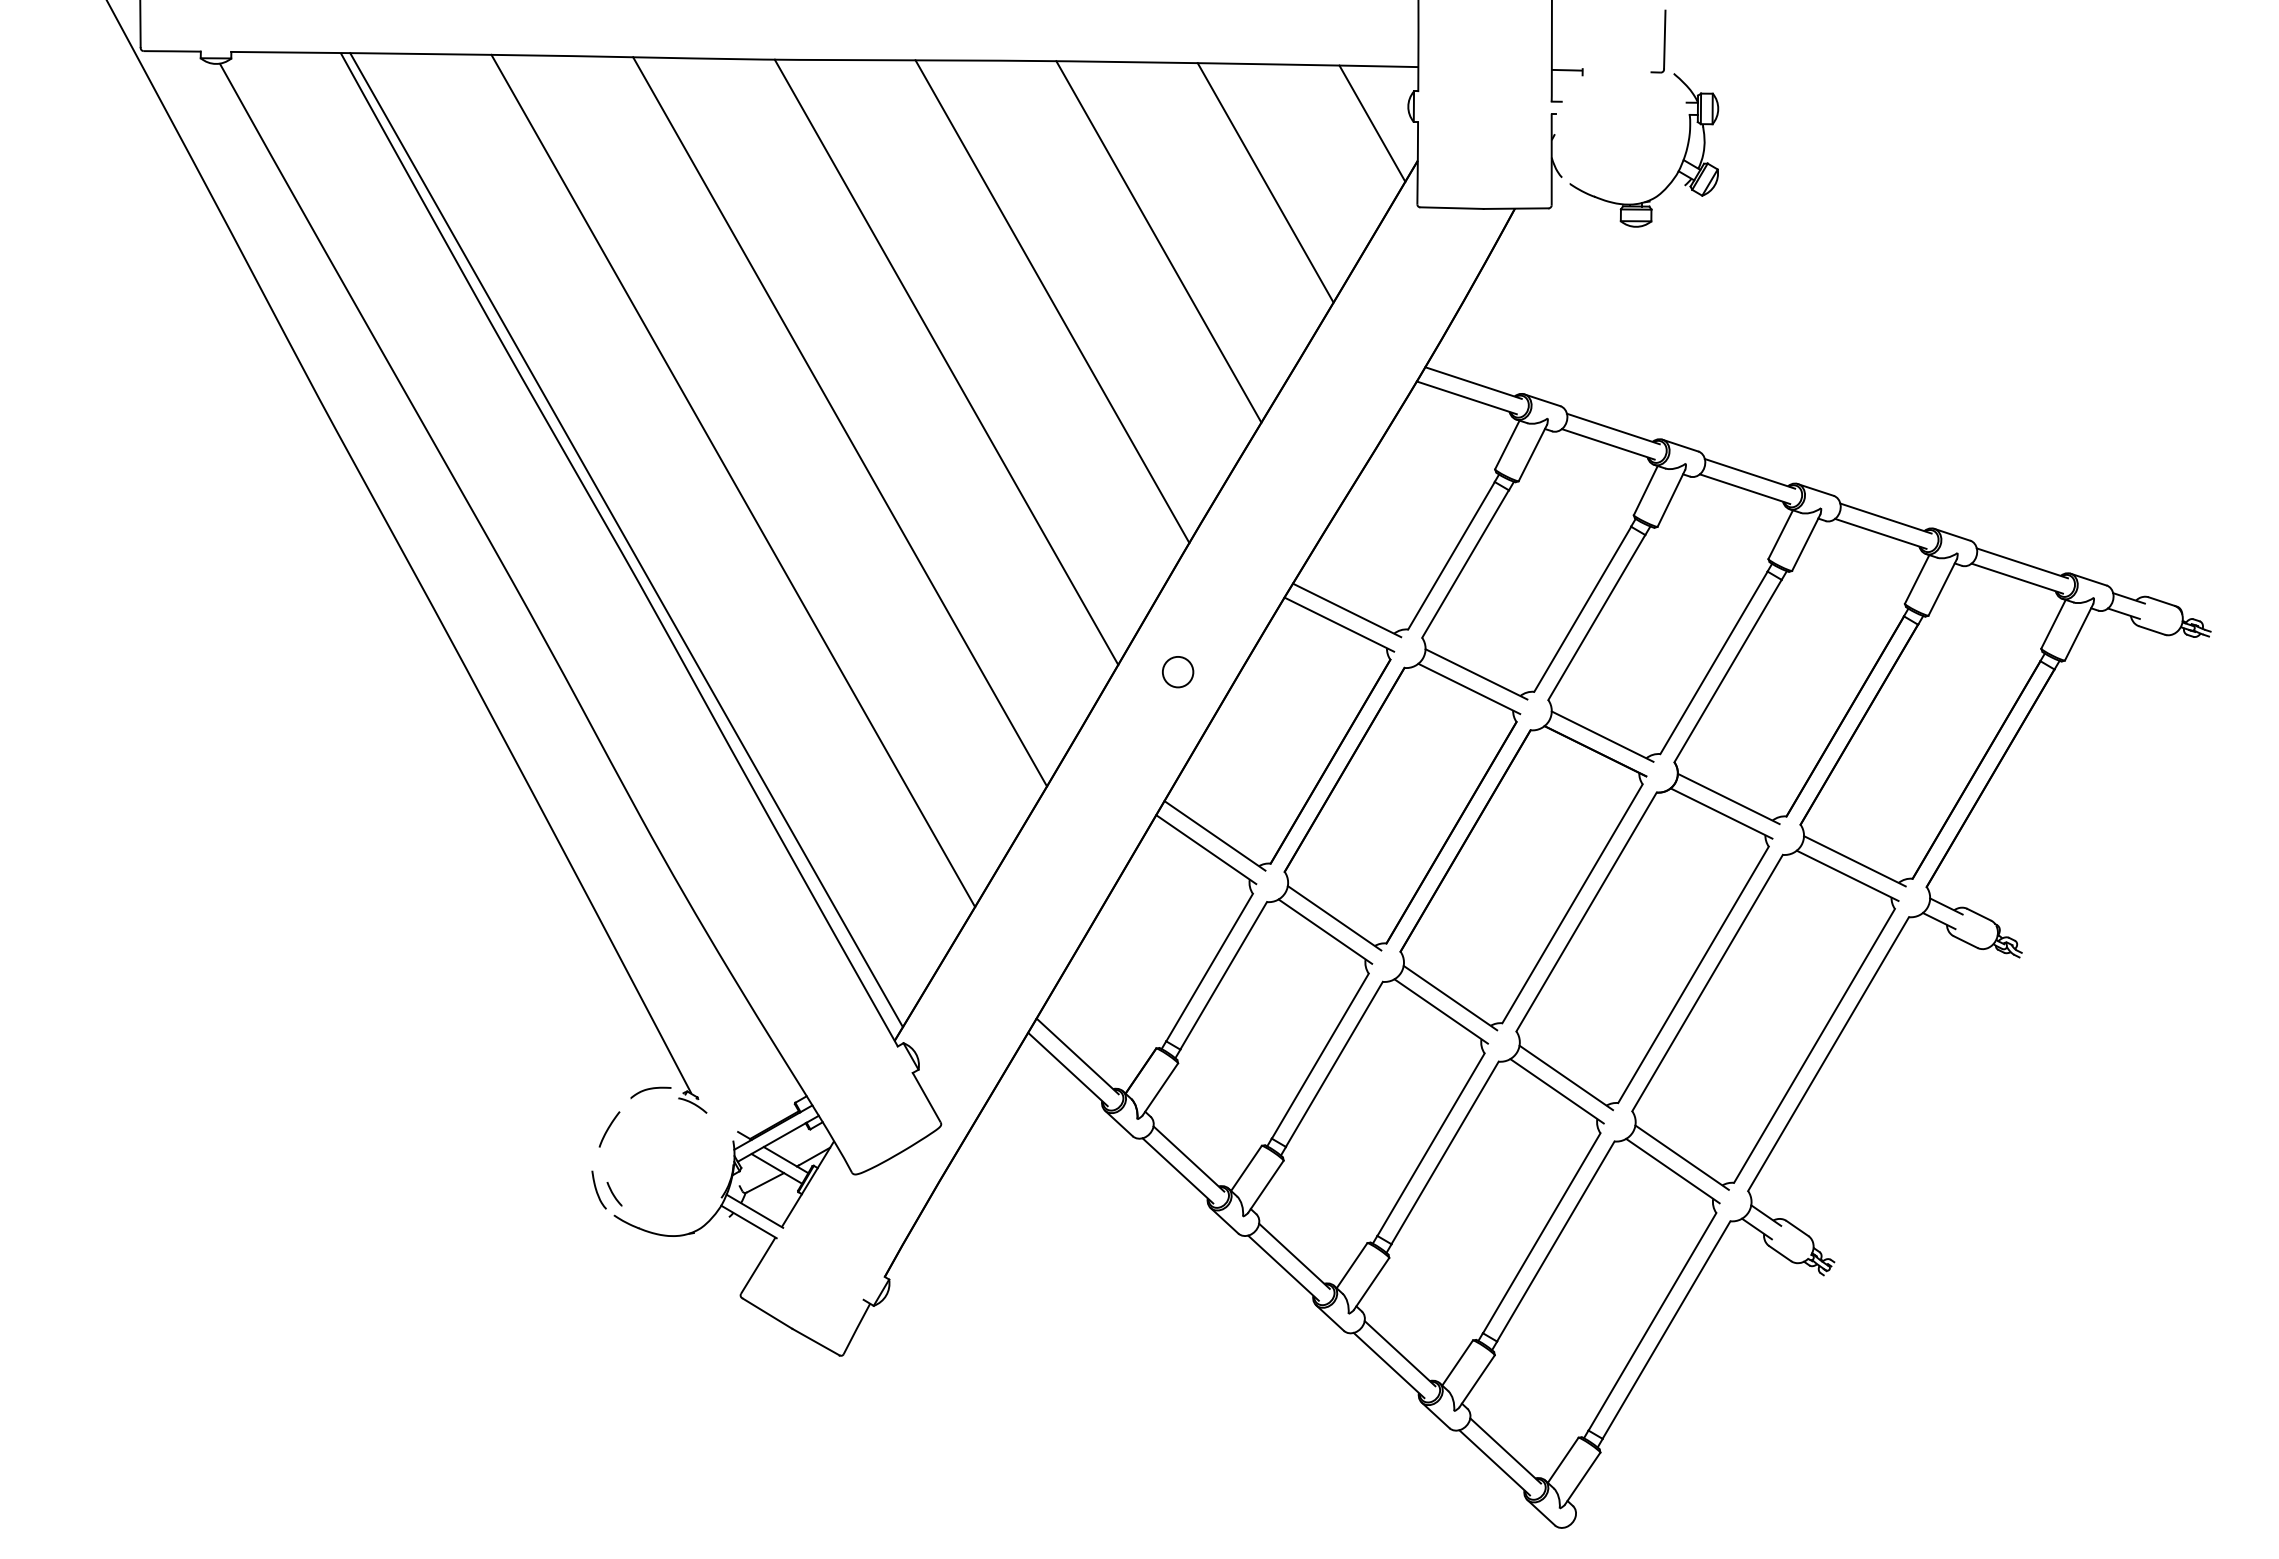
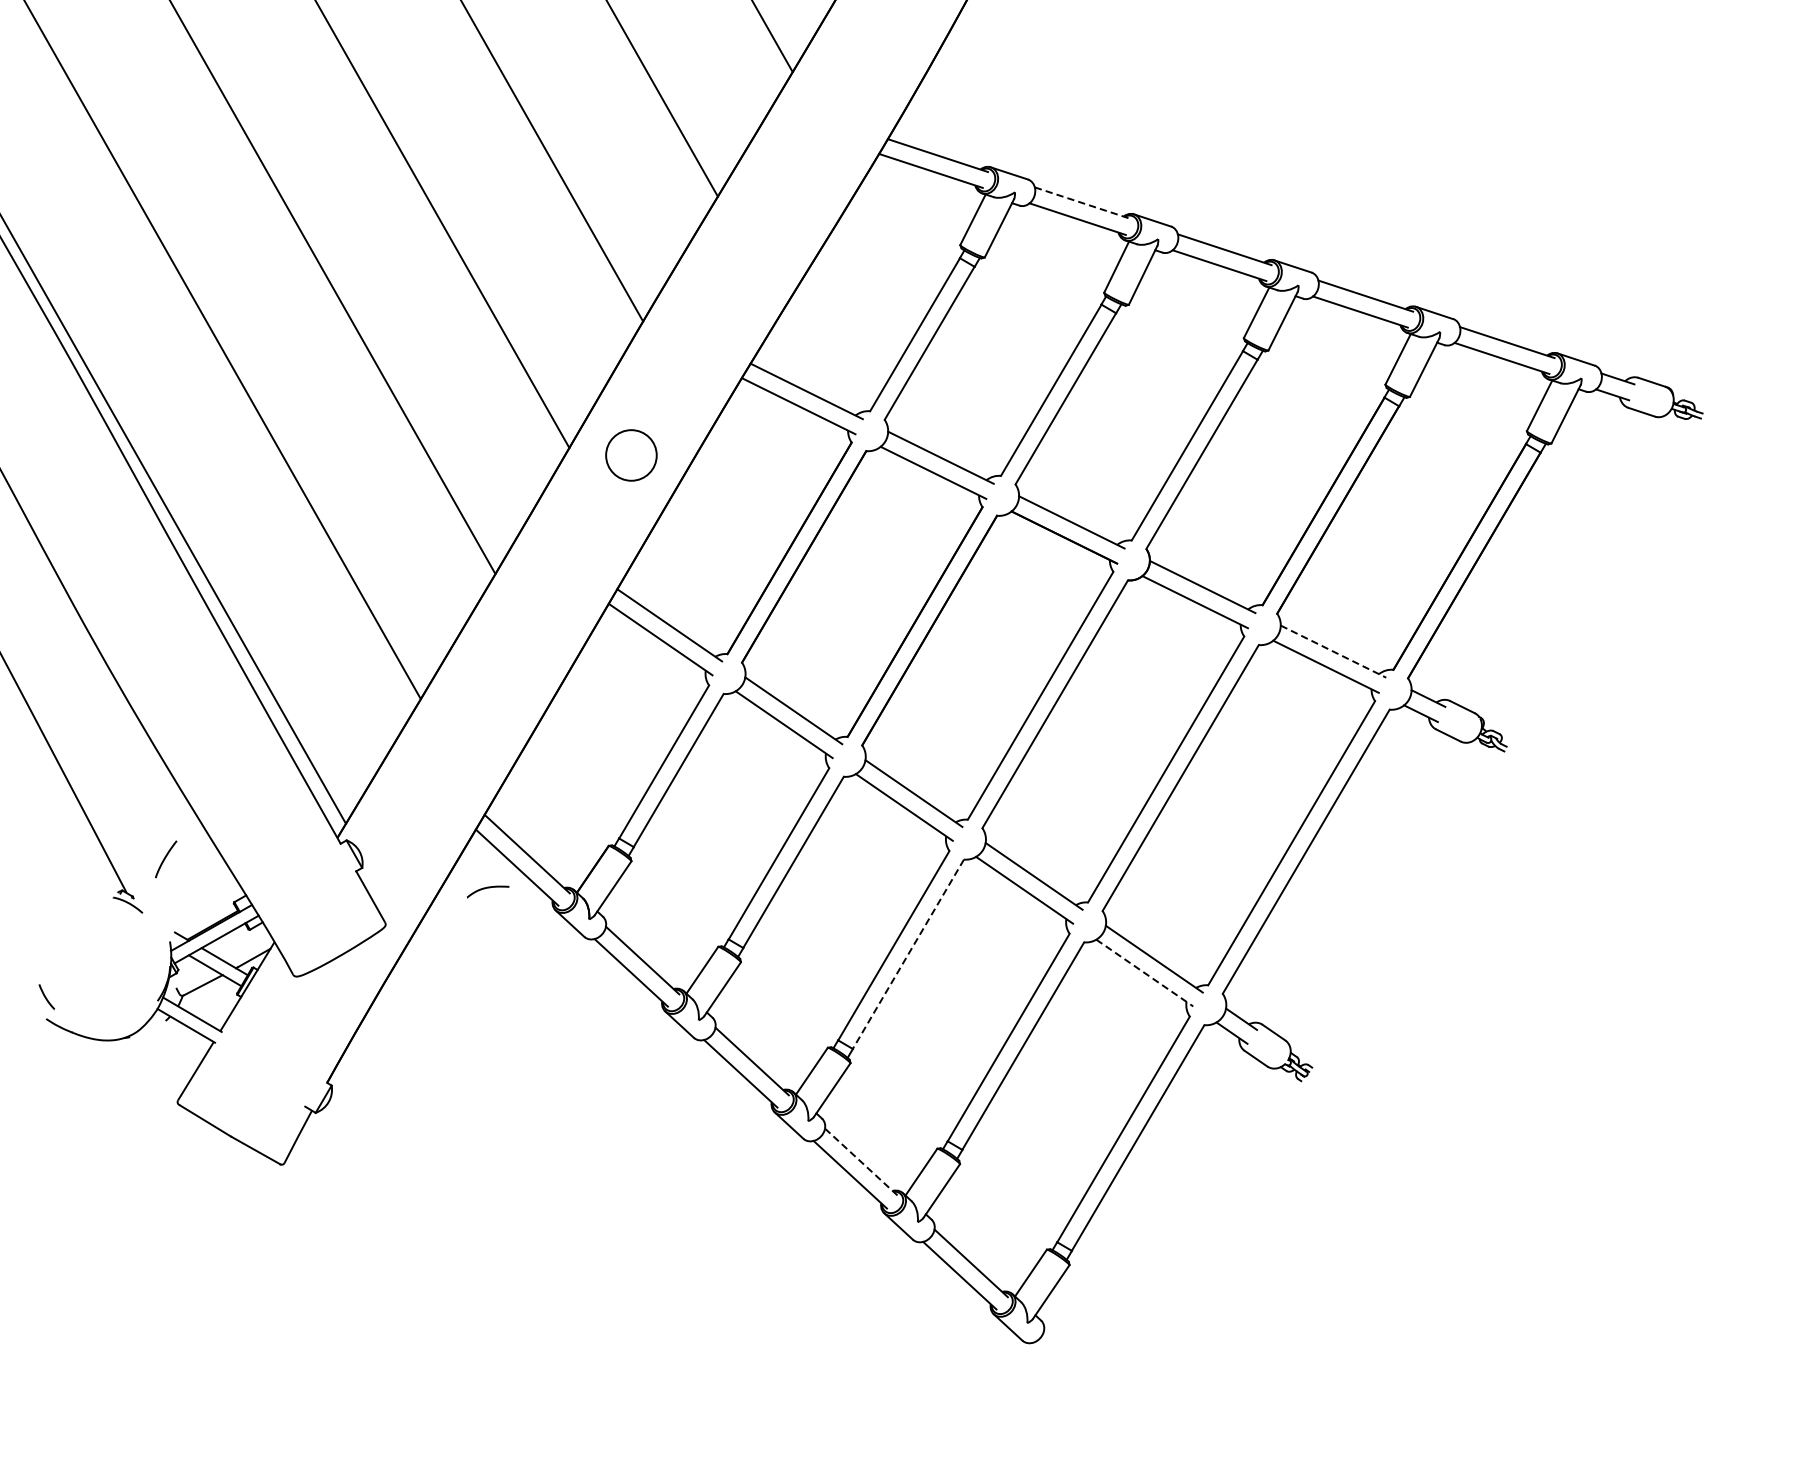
line: (1613, 429) -> (1083, 203), solid -> dashed
circle: (1177, 671) -> (630, 454), size x1.6
line: (1854, 861) -> (1333, 651), solid -> dashed
curve: (648, 1090) -> (485, 889), moved
curve: (609, 1128) -> (166, 858), moved
line: (1445, 1152) -> (908, 953), solid -> dashed
line: (1672, 1171) -> (1144, 973), solid -> dashed
curve: (597, 1190) -> (29, 993), removed
line: (1400, 1353) -> (862, 1162), solid -> dashed

